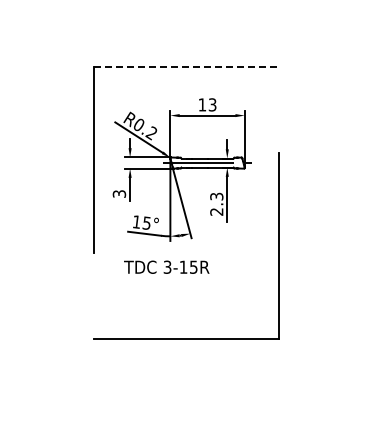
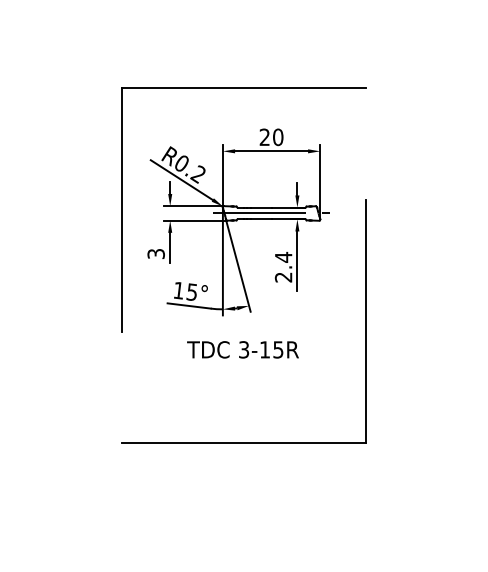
line: (186, 67) -> (244, 88), dashed -> solid
text: (207, 104) -> (271, 136), 13 -> 20
text: (216, 196) -> (283, 257), 2.3 -> 2.4
text: (166, 266) -> (242, 348), moved

